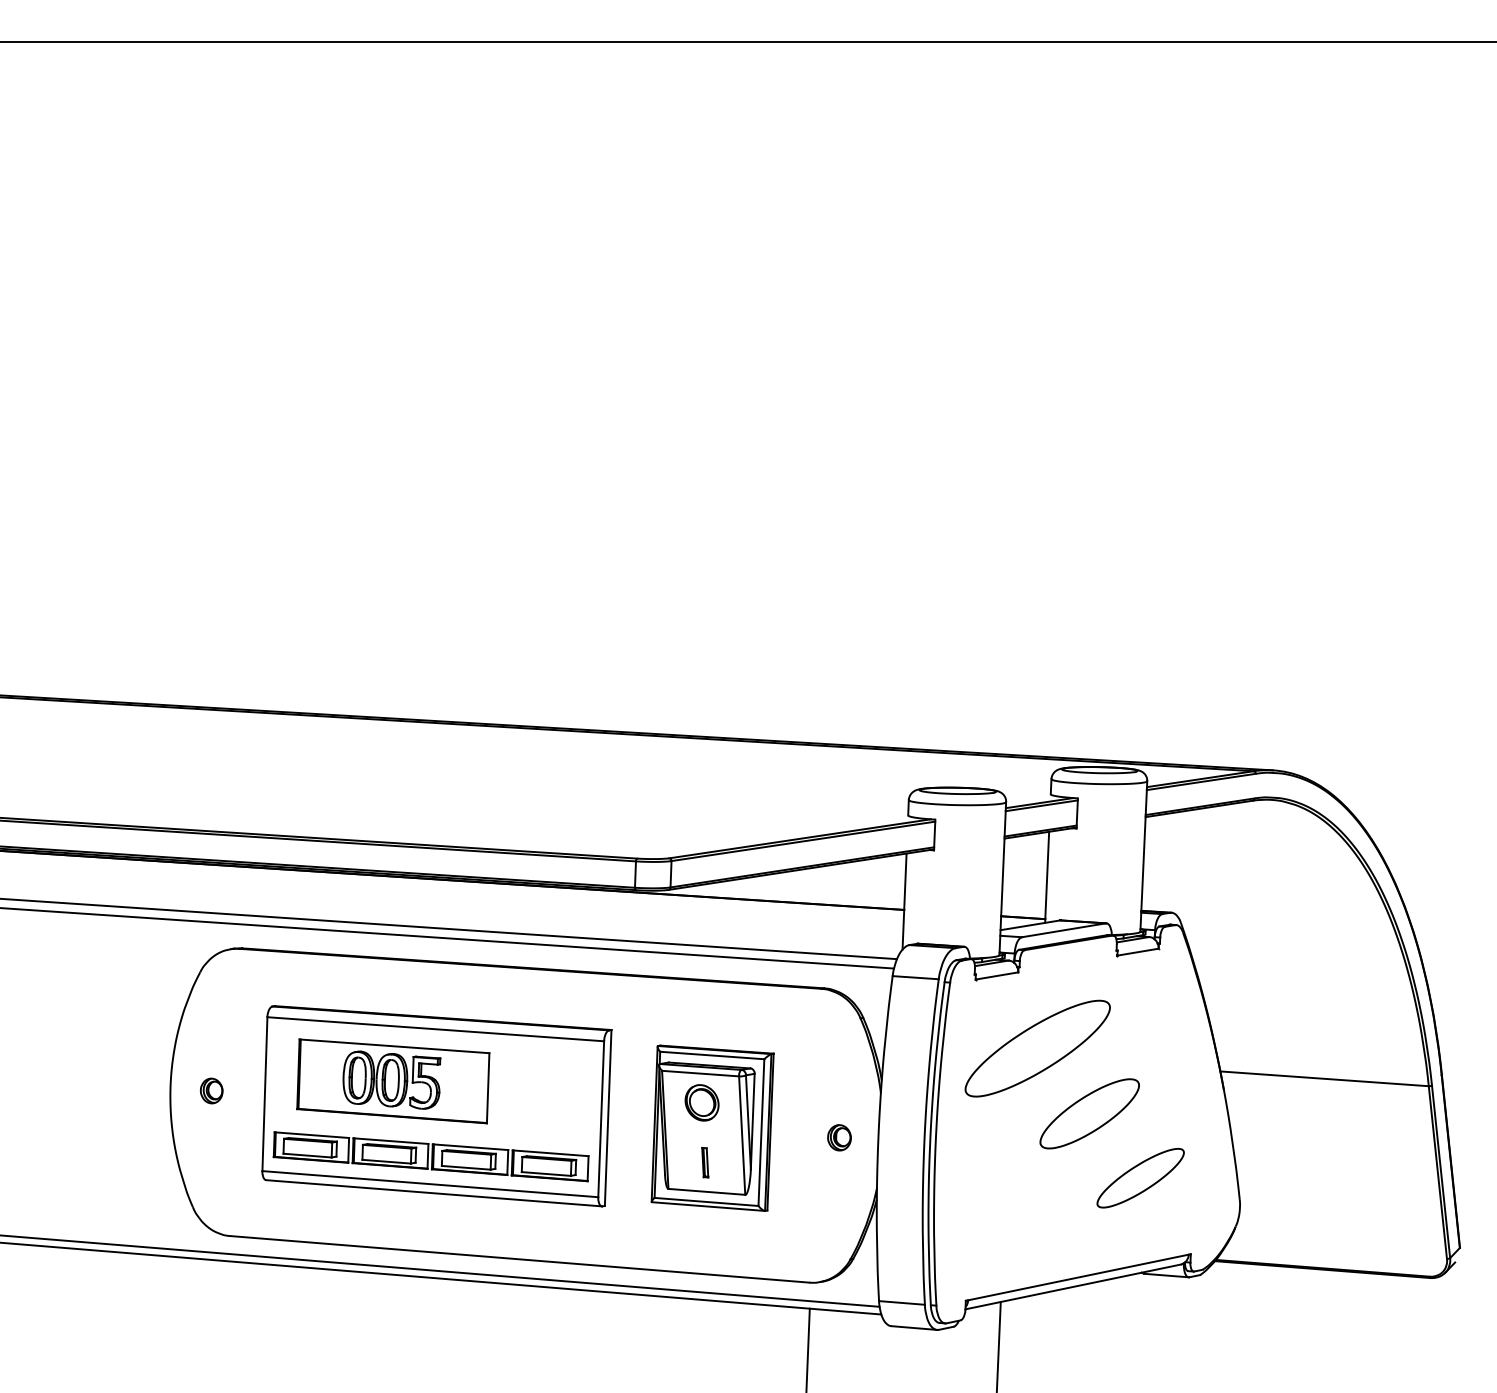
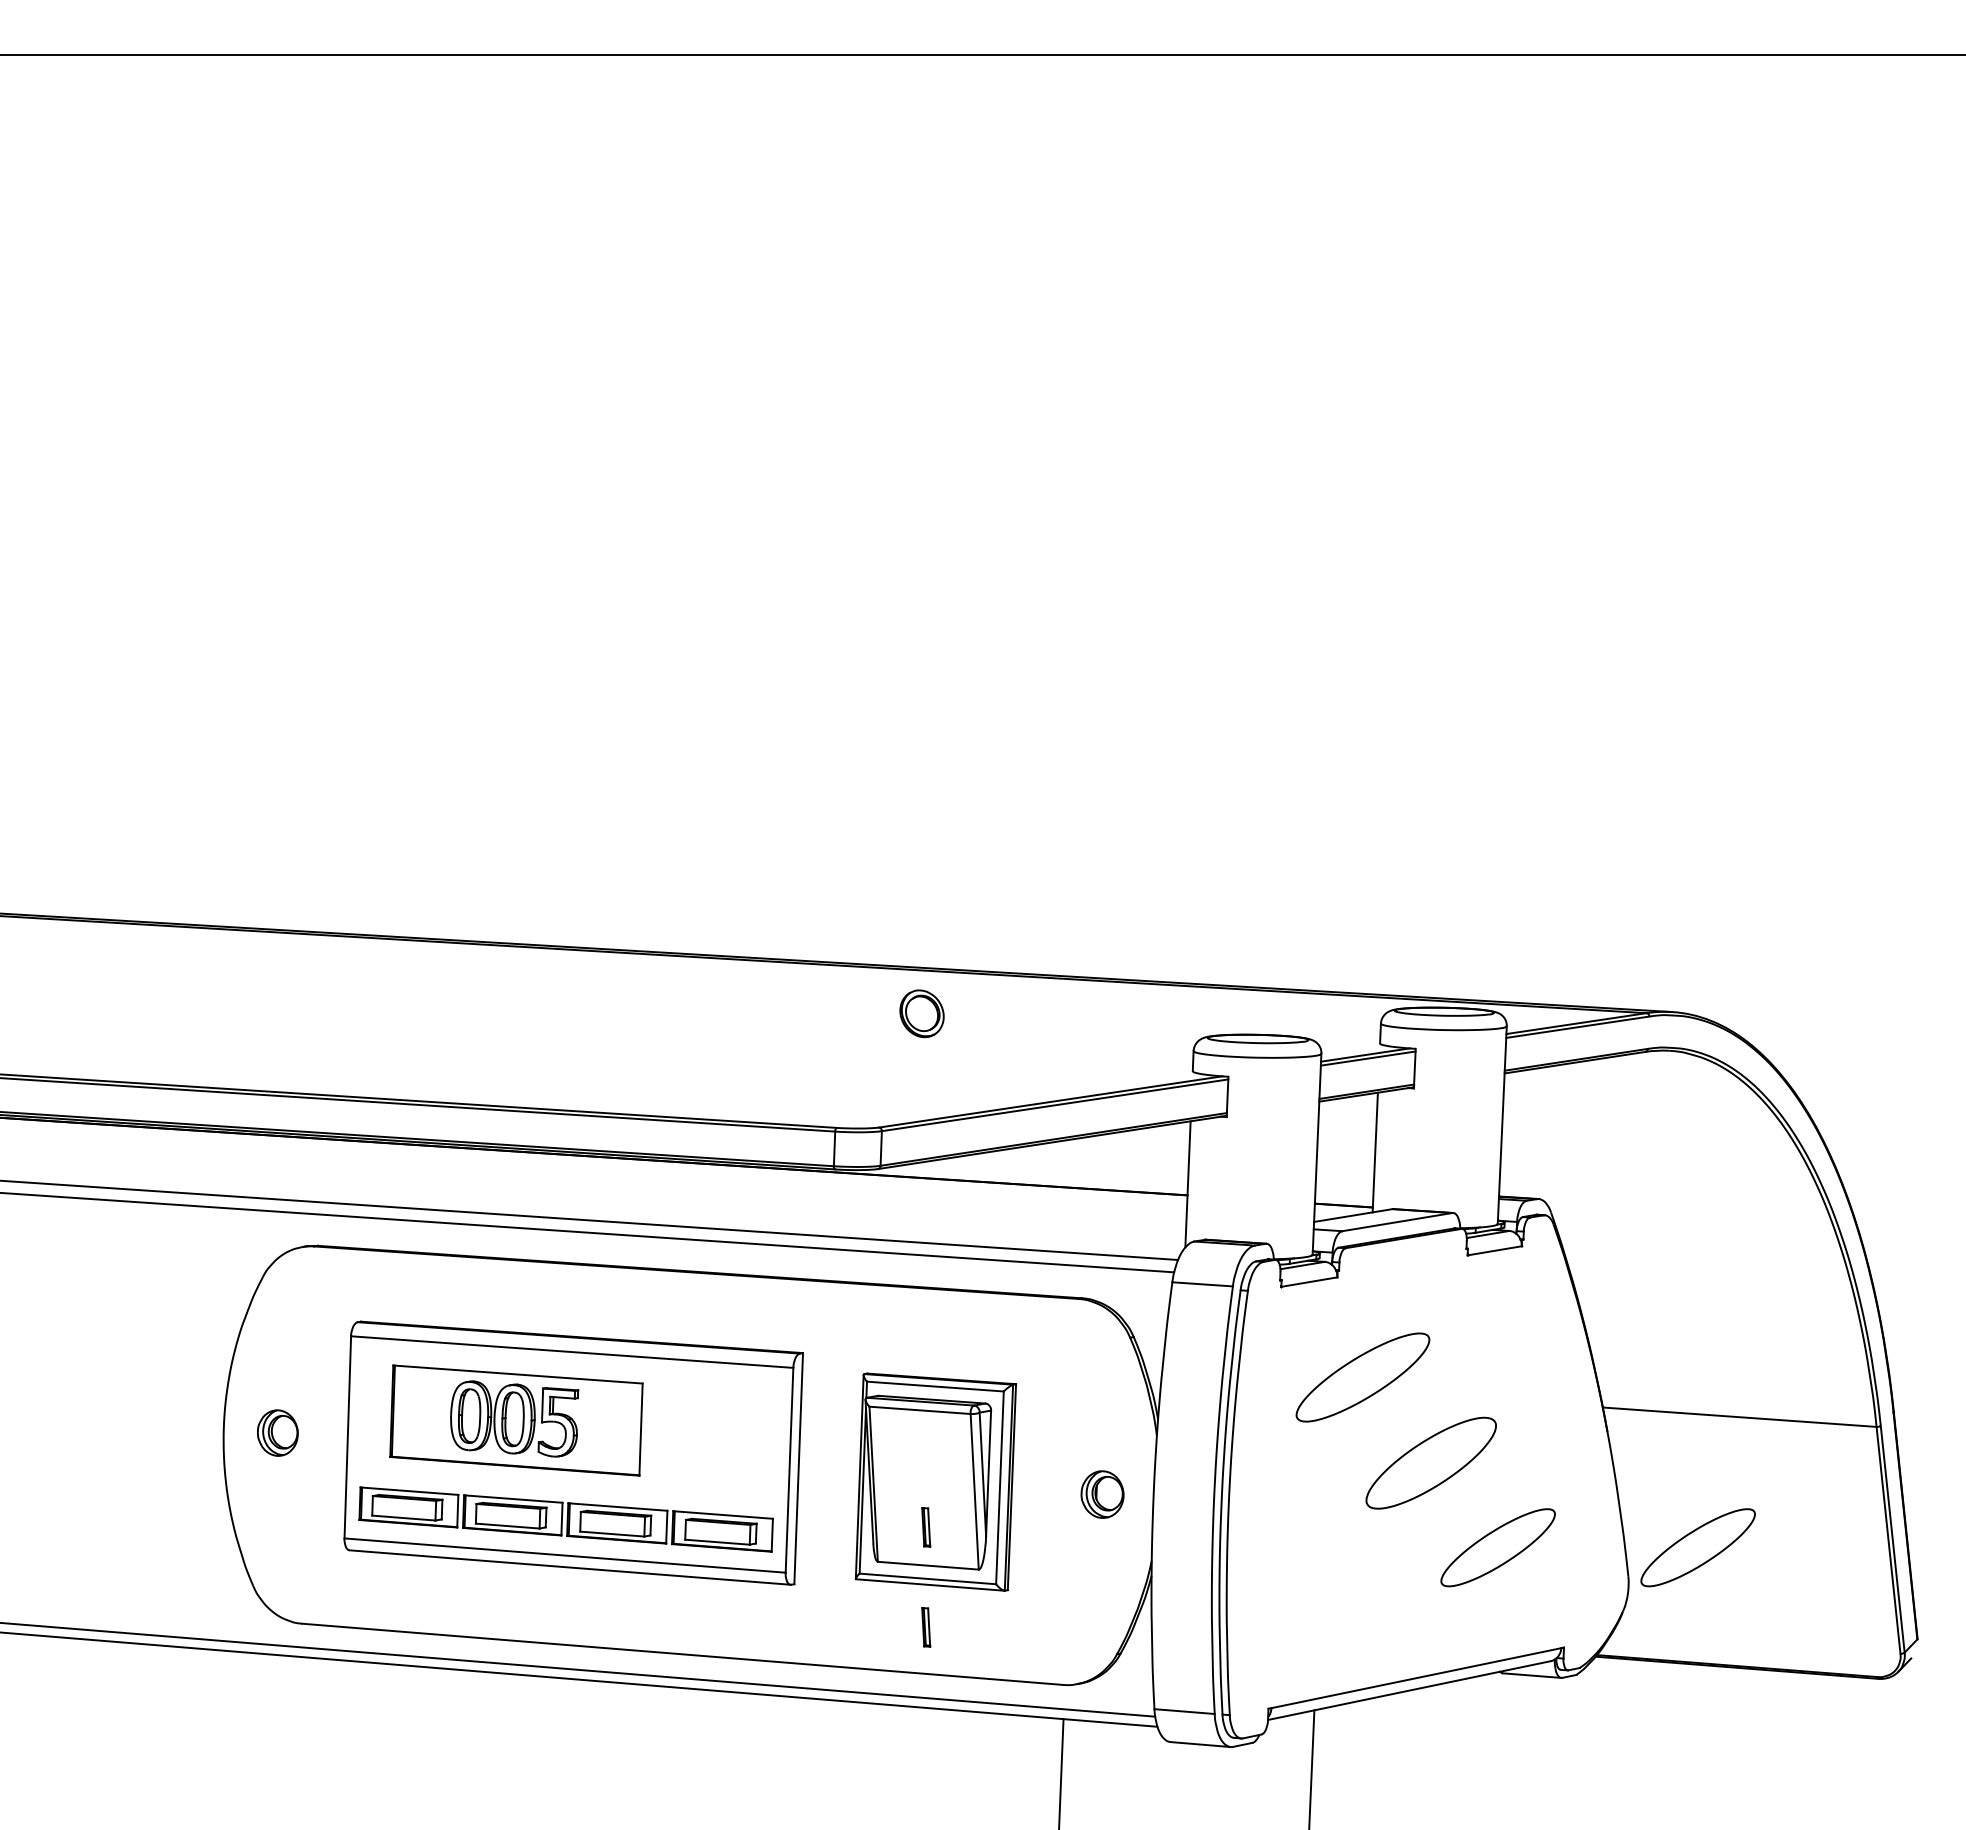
part: (1037, 1048) -> (1362, 1377), size x0.7
part: (211, 1091) -> (277, 1433), size x1.4
part: (701, 1102) -> (921, 1013), moved
part: (839, 1137) -> (1102, 1494), size x1.4
part: (1292, 1178) -> (1697, 1547), added
part: (705, 1238) -> (926, 1627), added

